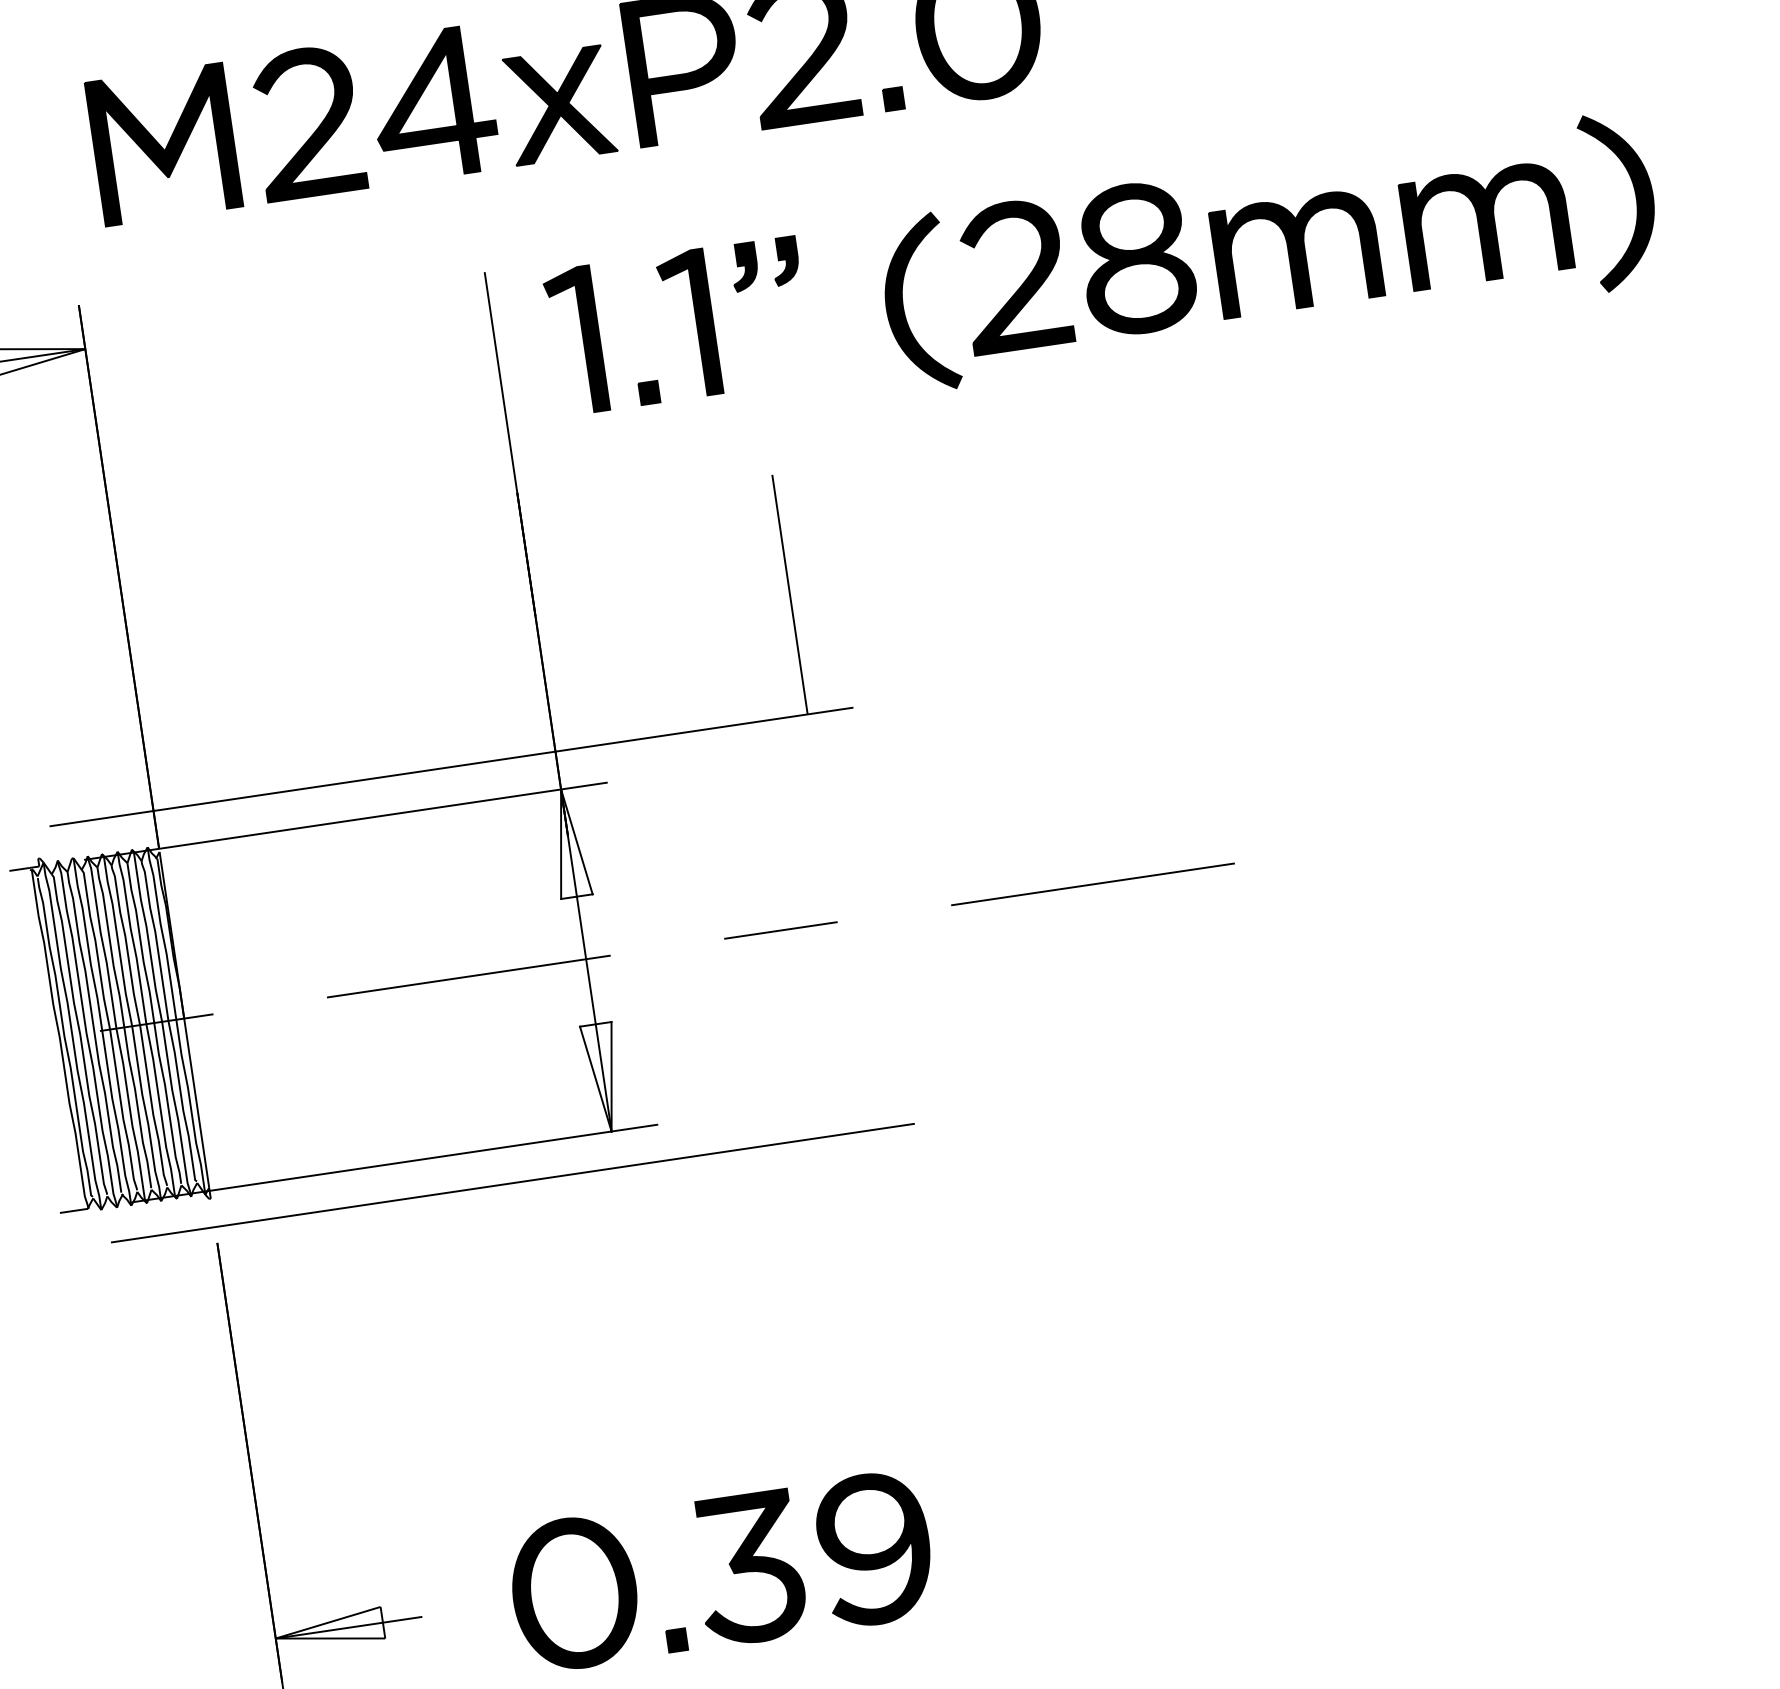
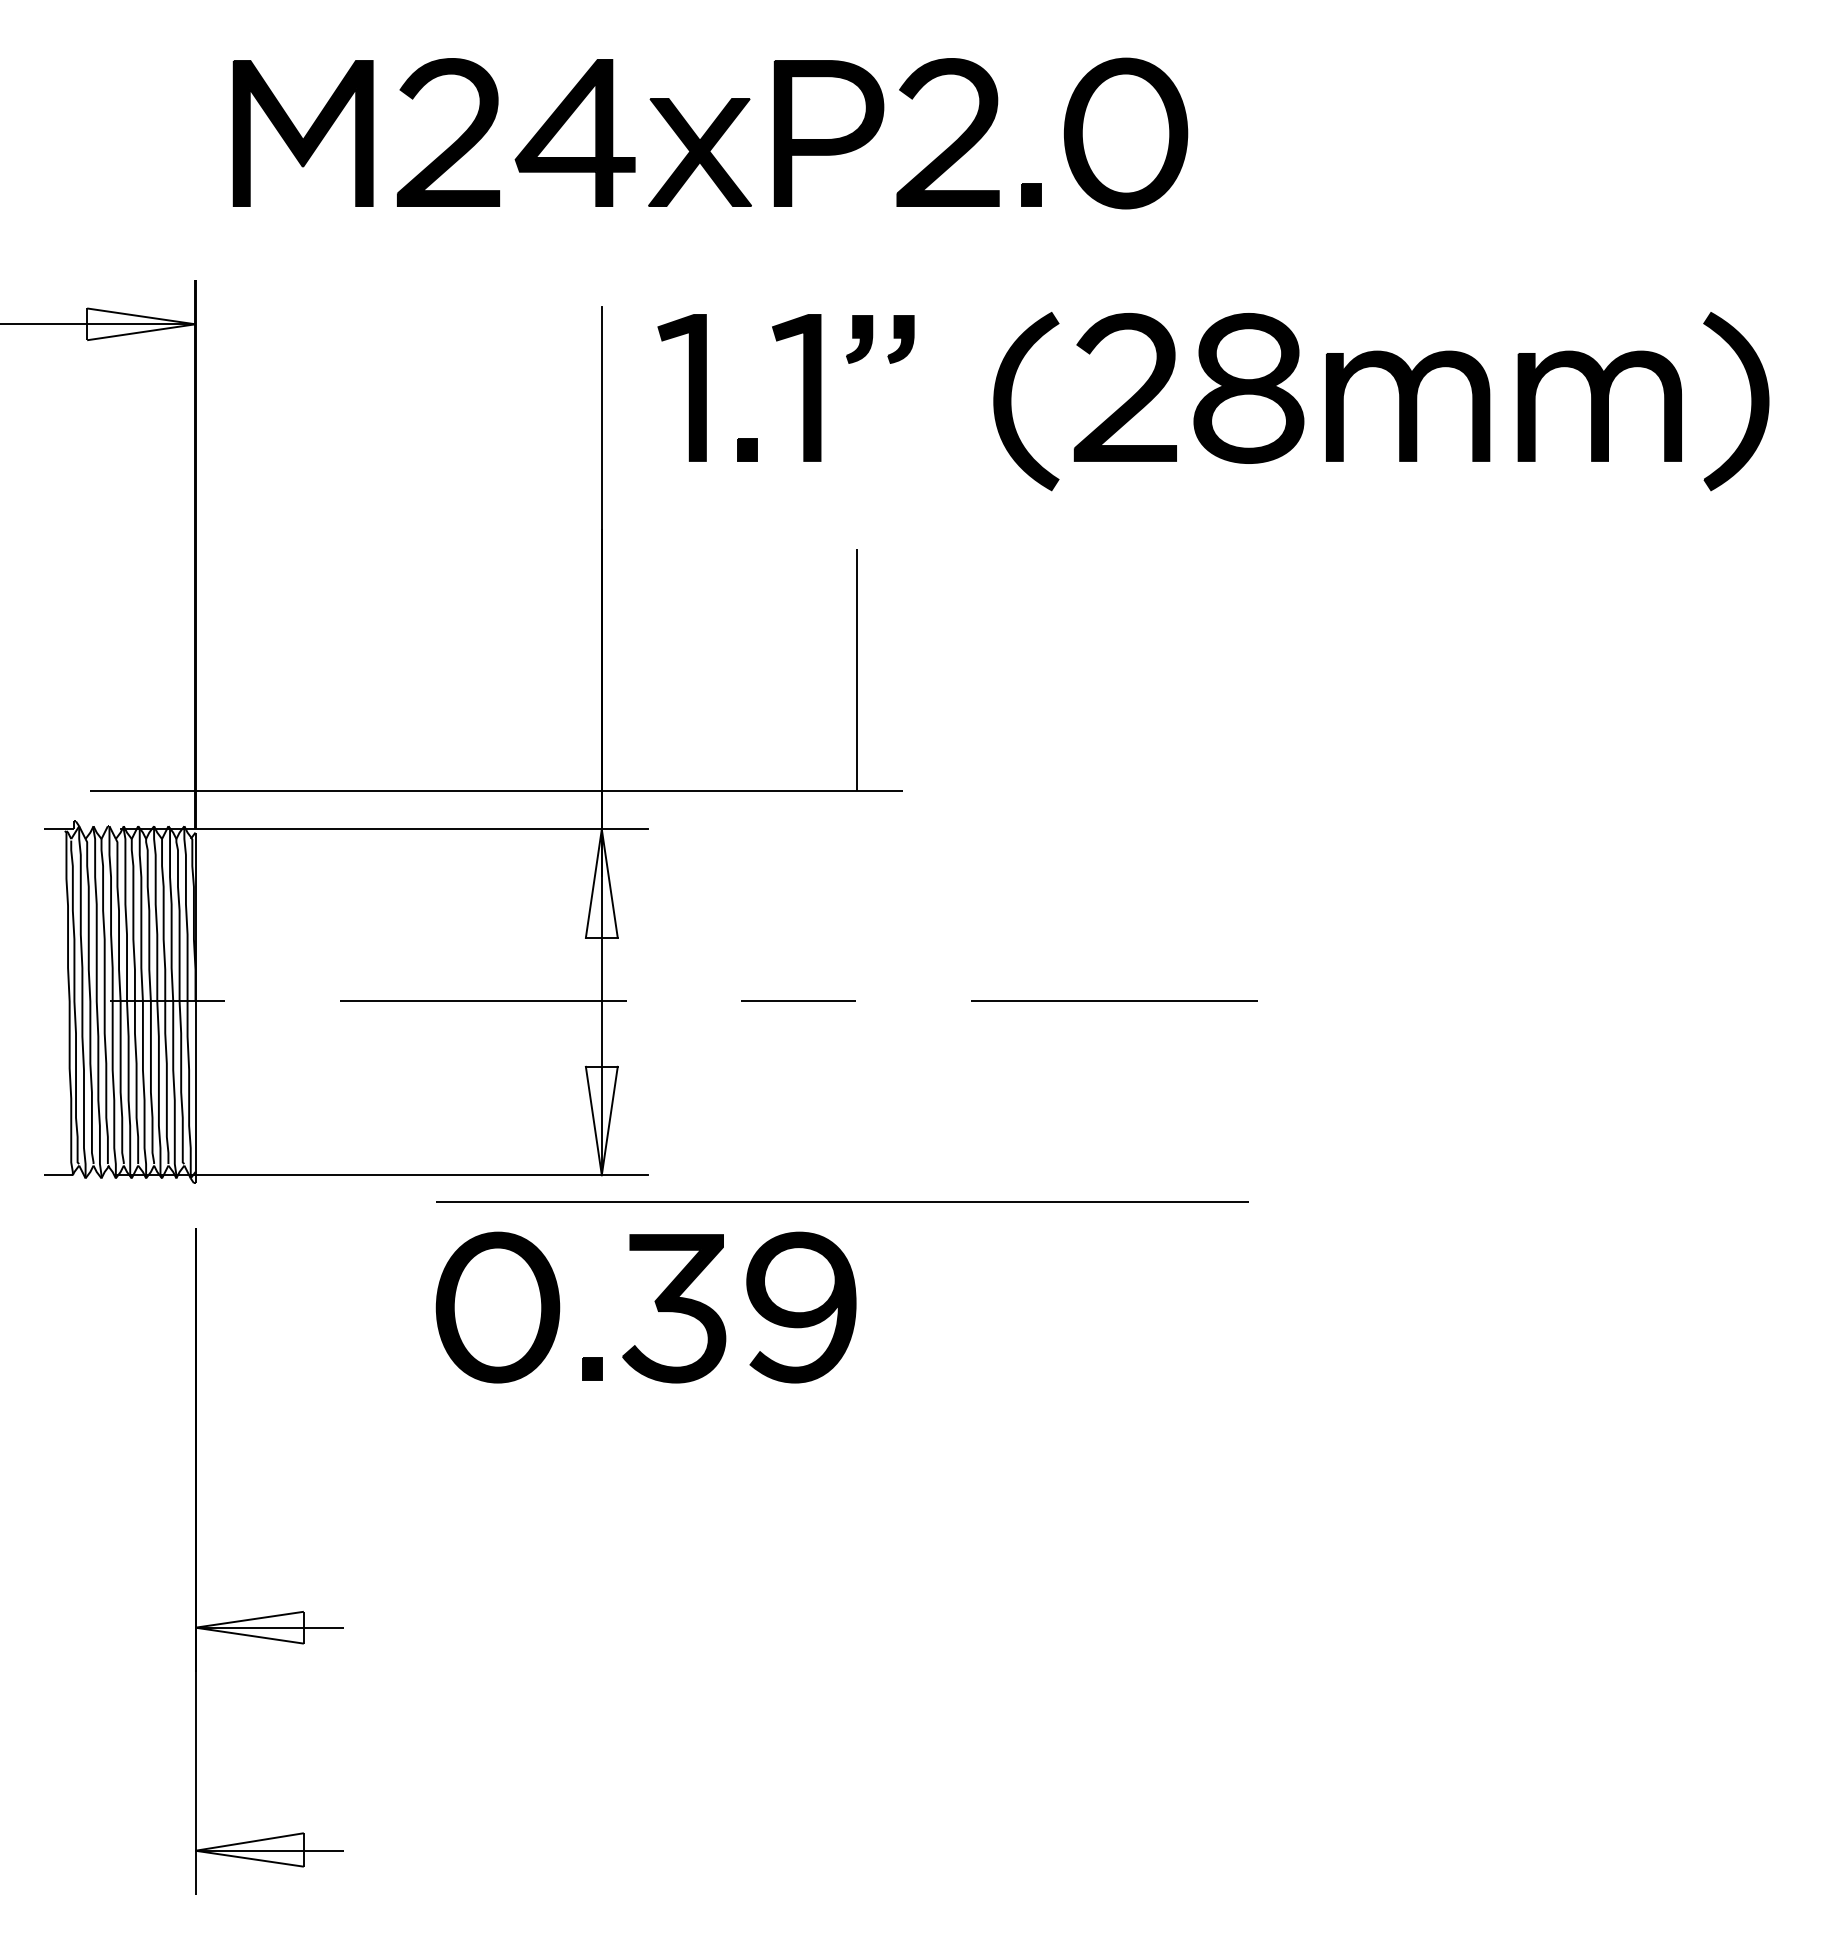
line: (512, 1182) -> (842, 1201), moved
part: (730, 1567) -> (655, 1304), moved

